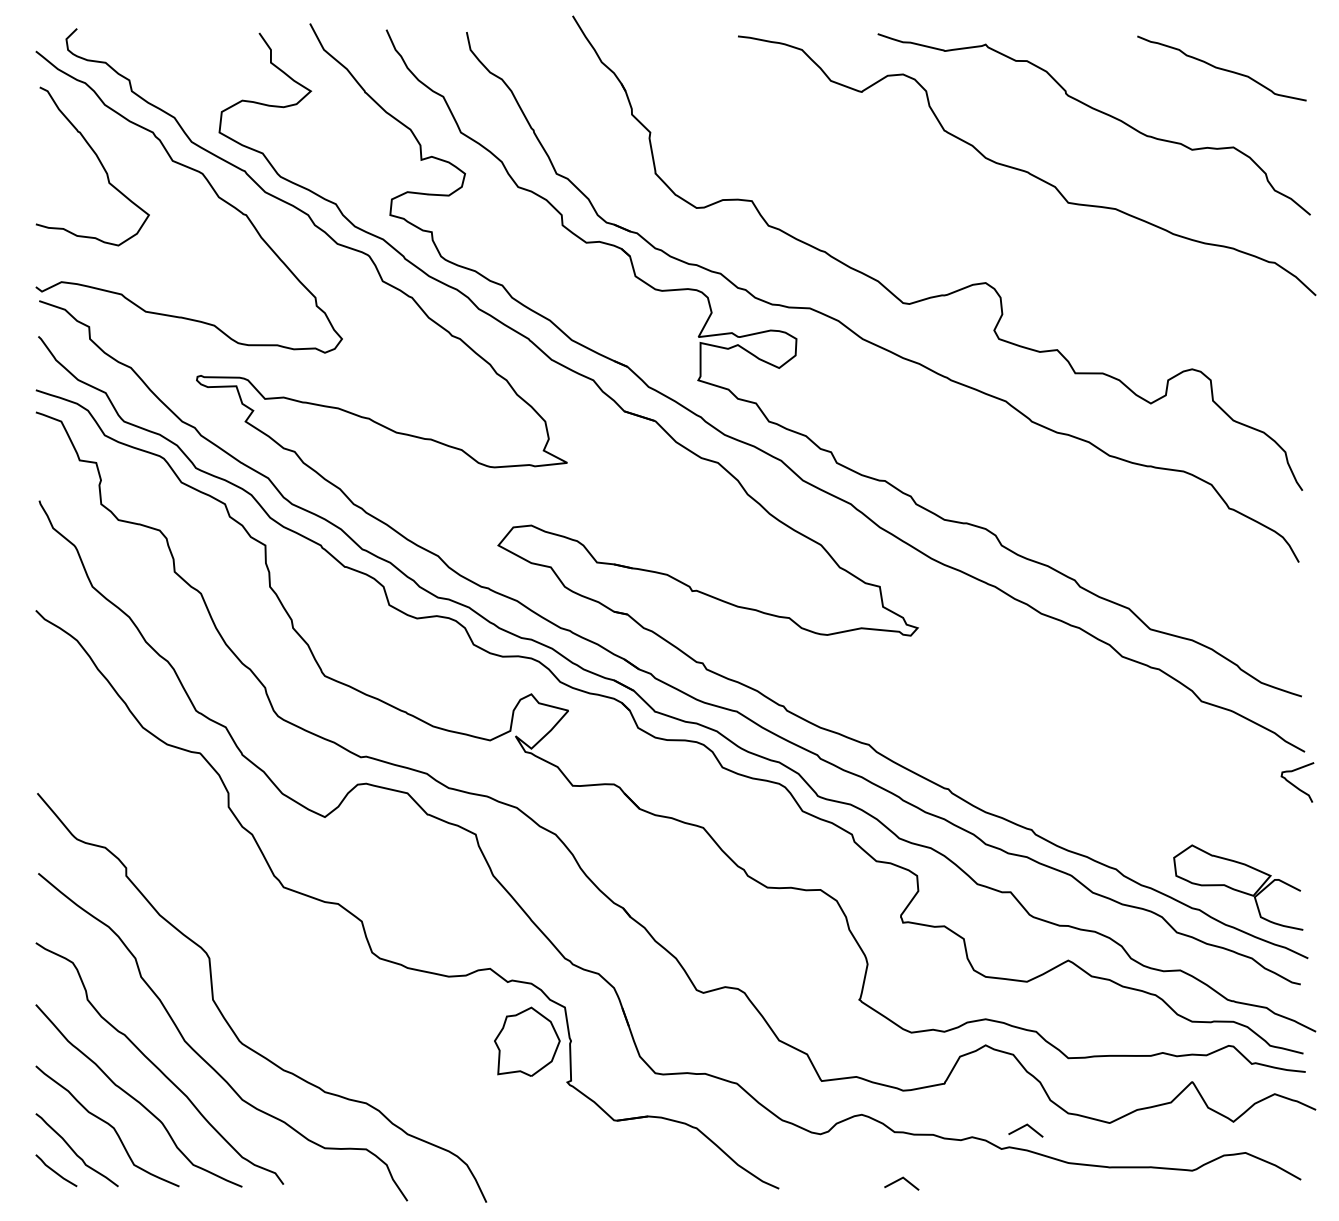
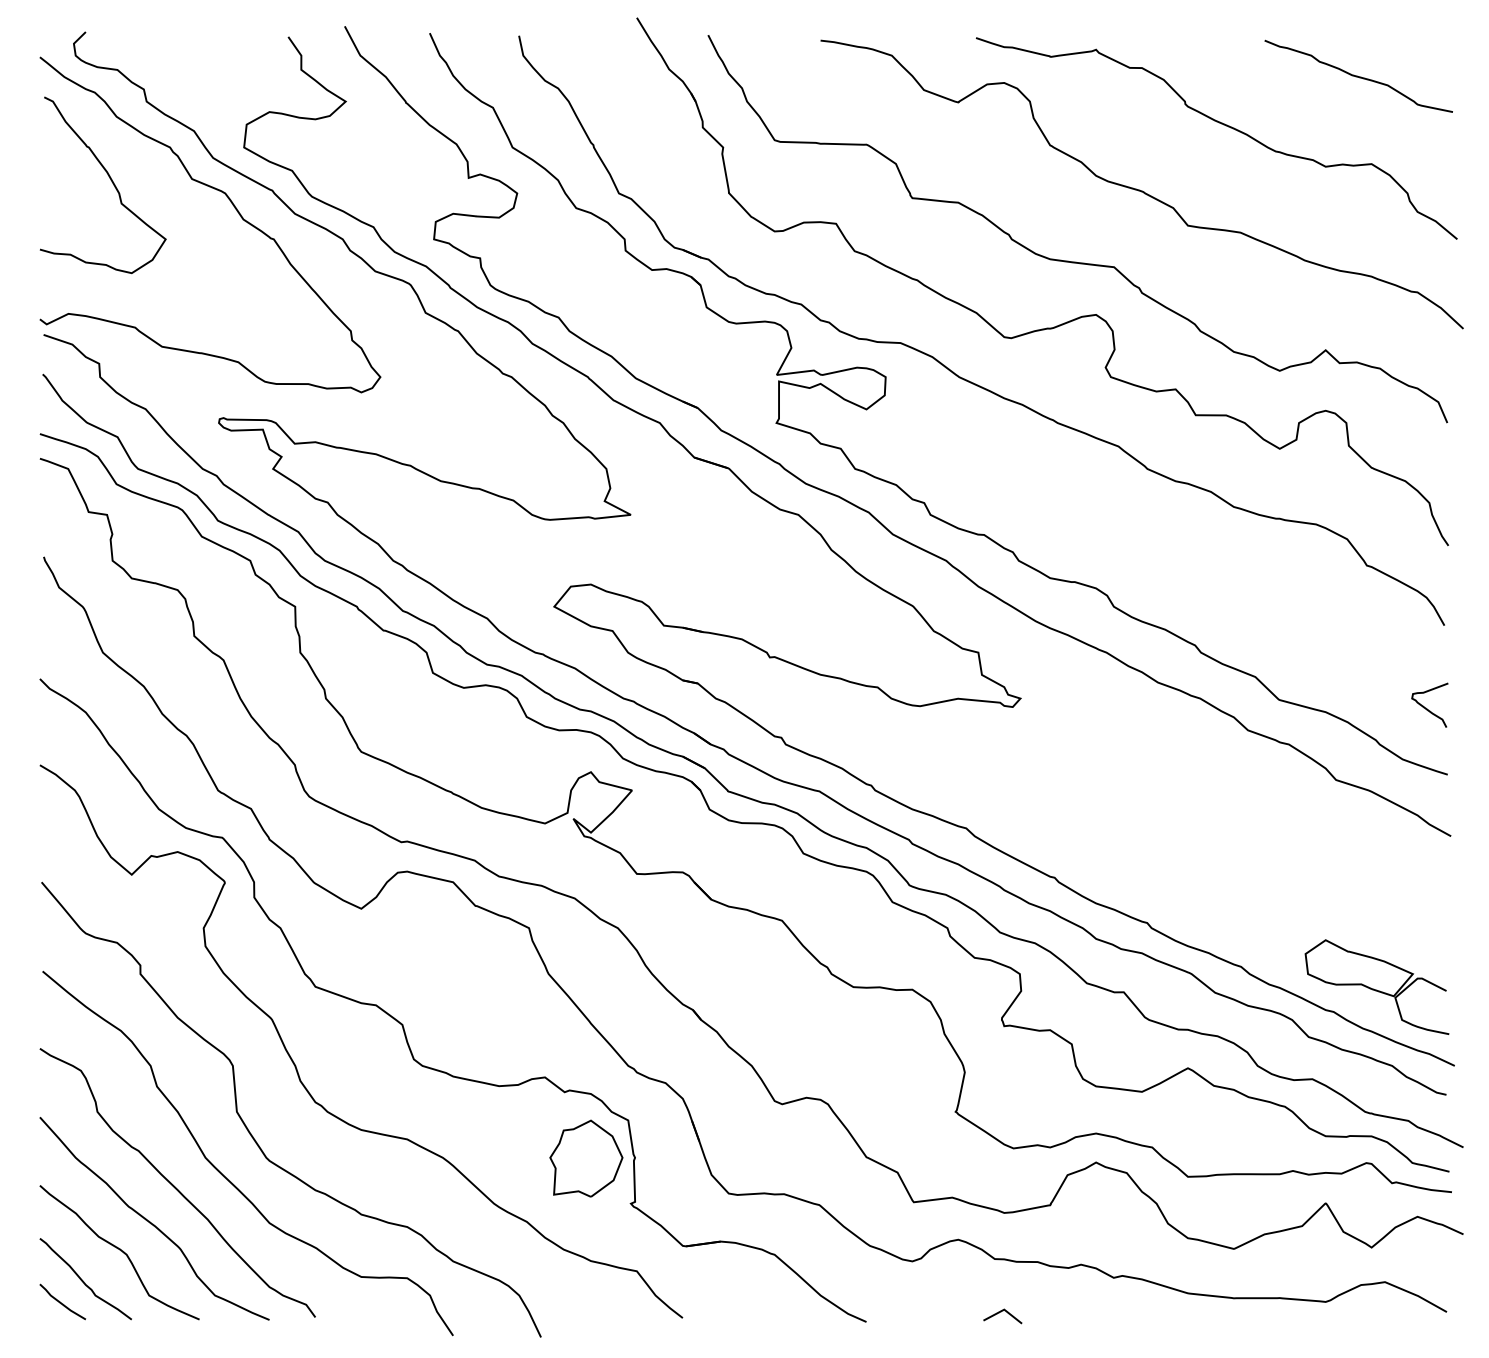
curve: (968, 235) -> (1076, 261), added
curve: (1294, 784) -> (1426, 707), moved
curve: (266, 958) -> (296, 1065), added
line: (1024, 1127) -> (1139, 1253), removed

